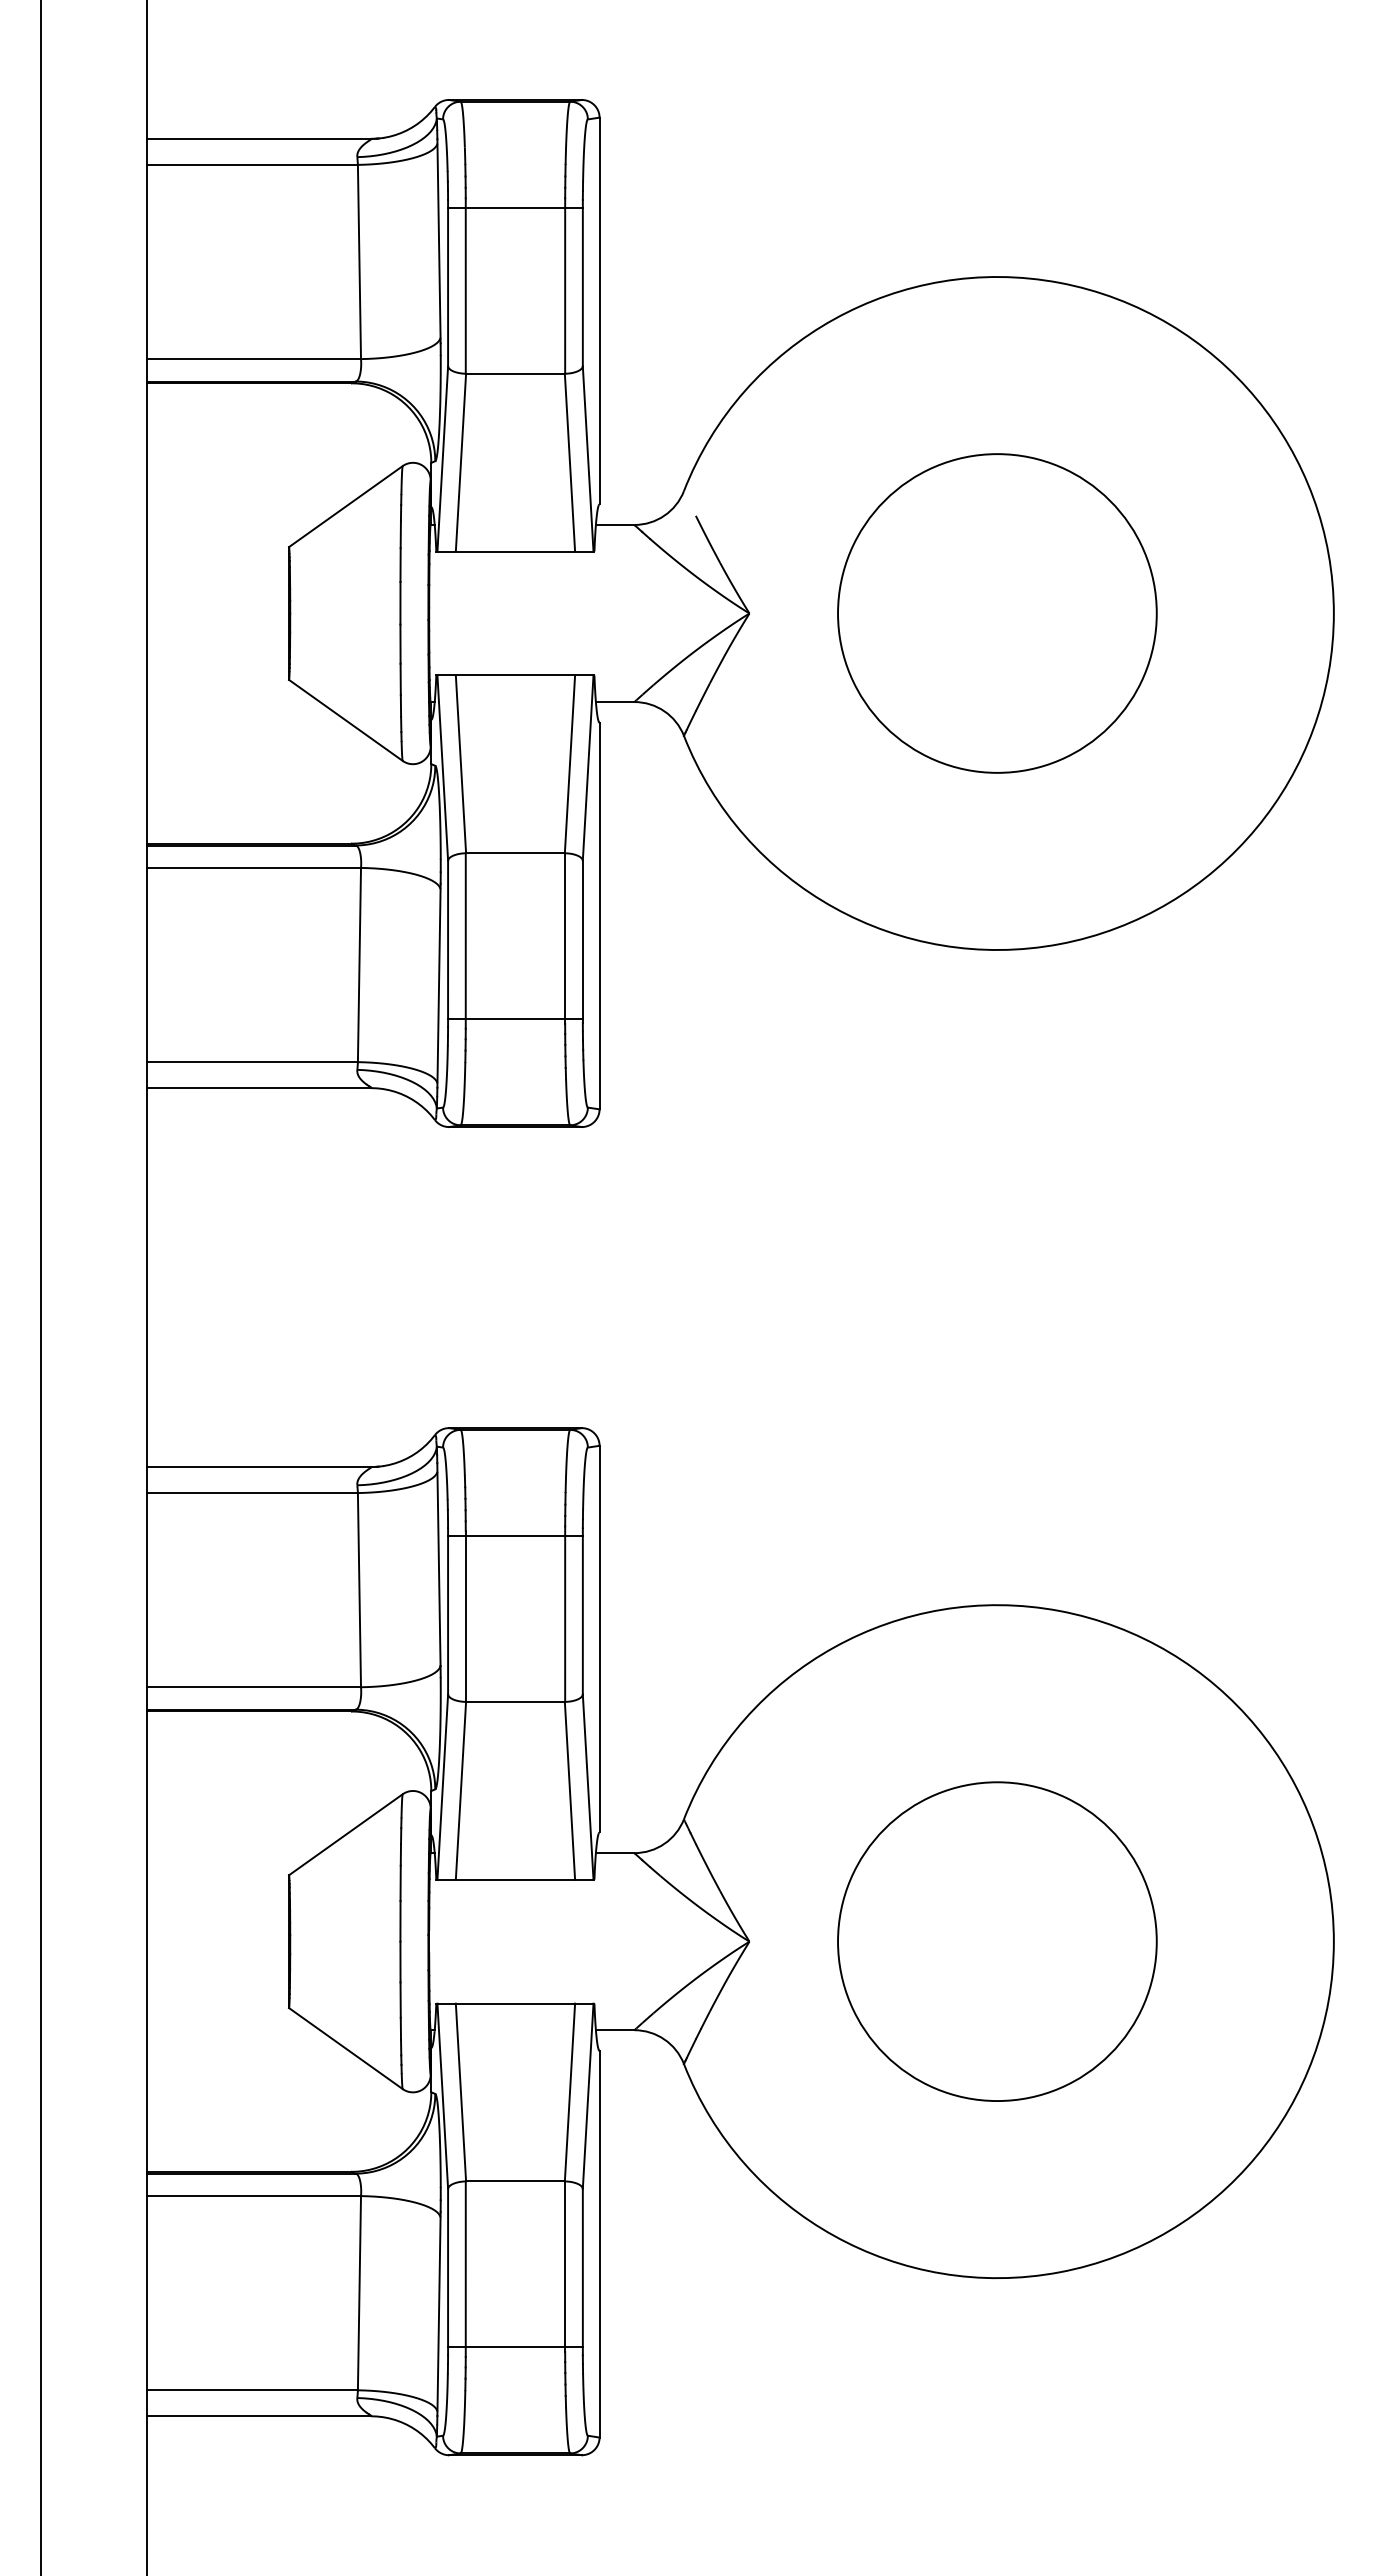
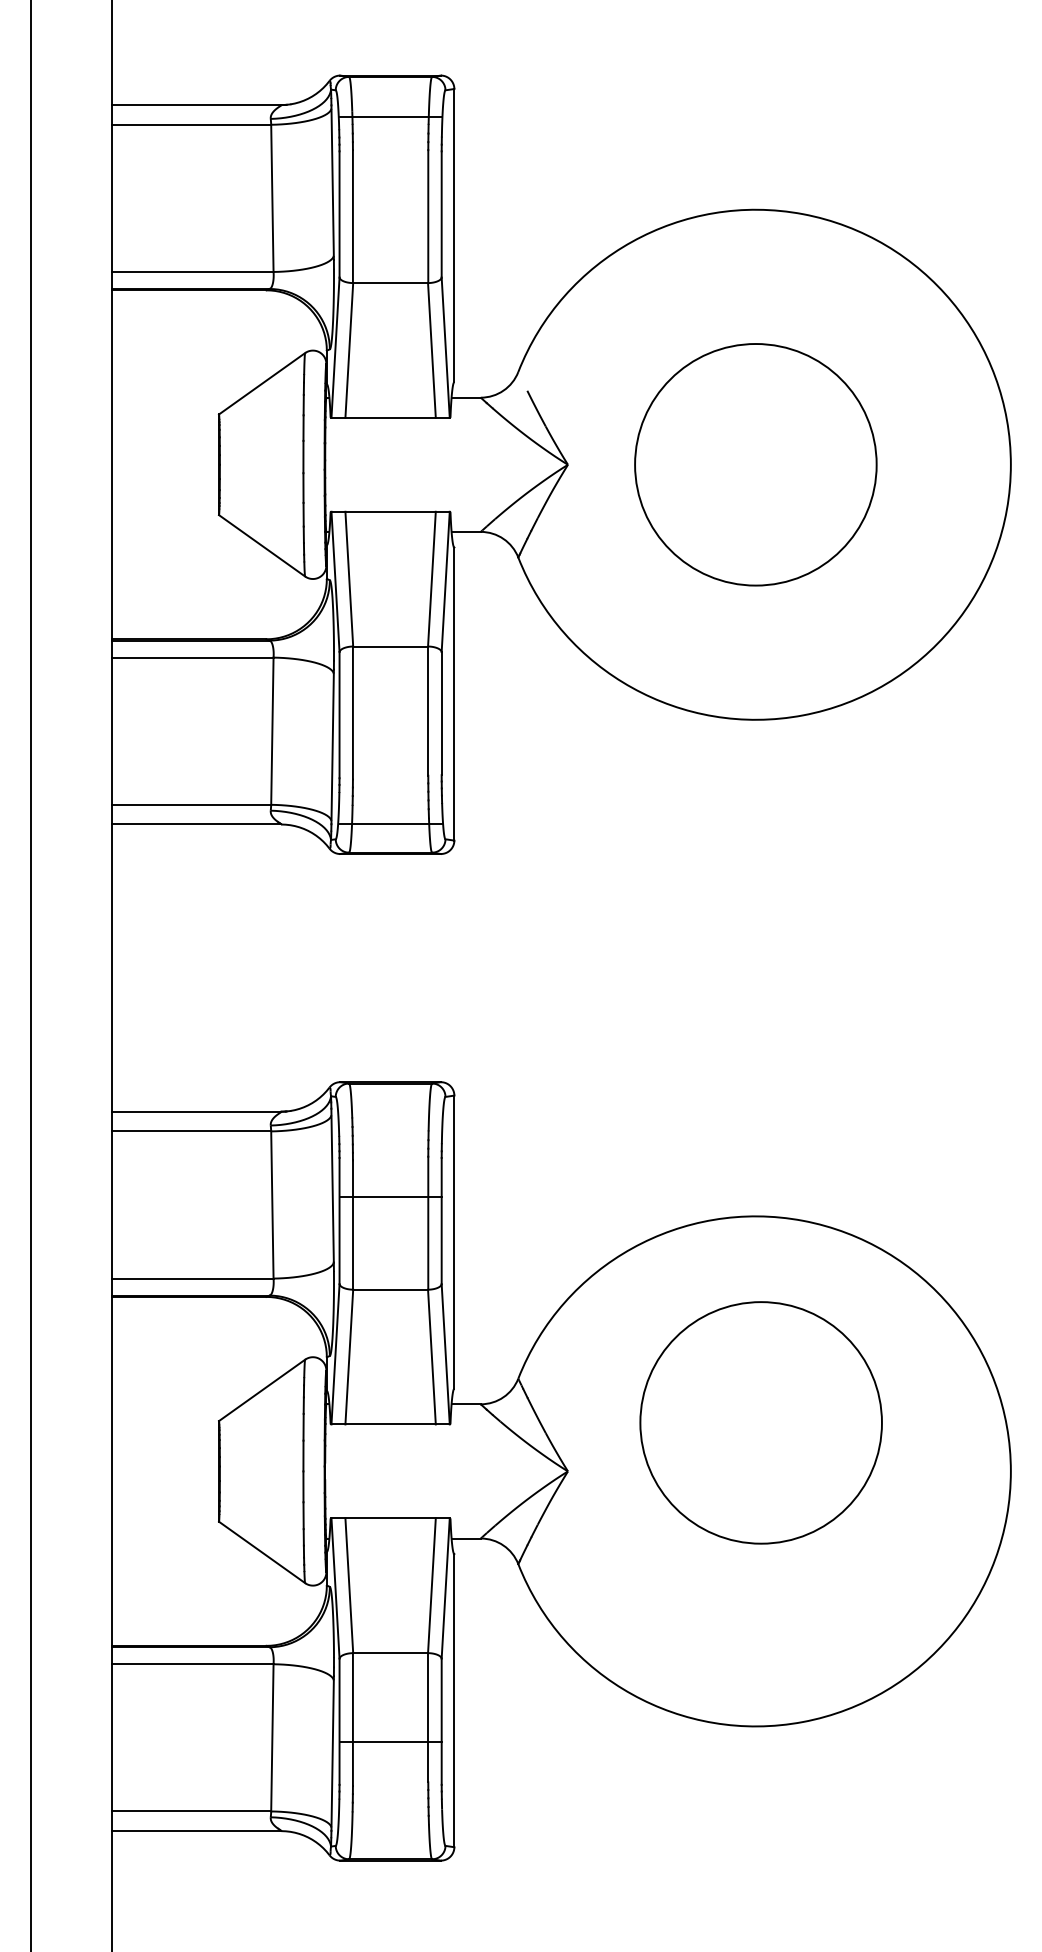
line: (515, 207) -> (390, 116), moved
line: (515, 1019) -> (390, 824), moved
line: (515, 1536) -> (390, 1196), moved
circle: (997, 1941) -> (761, 1422), moved
line: (515, 2347) -> (390, 1741), moved

